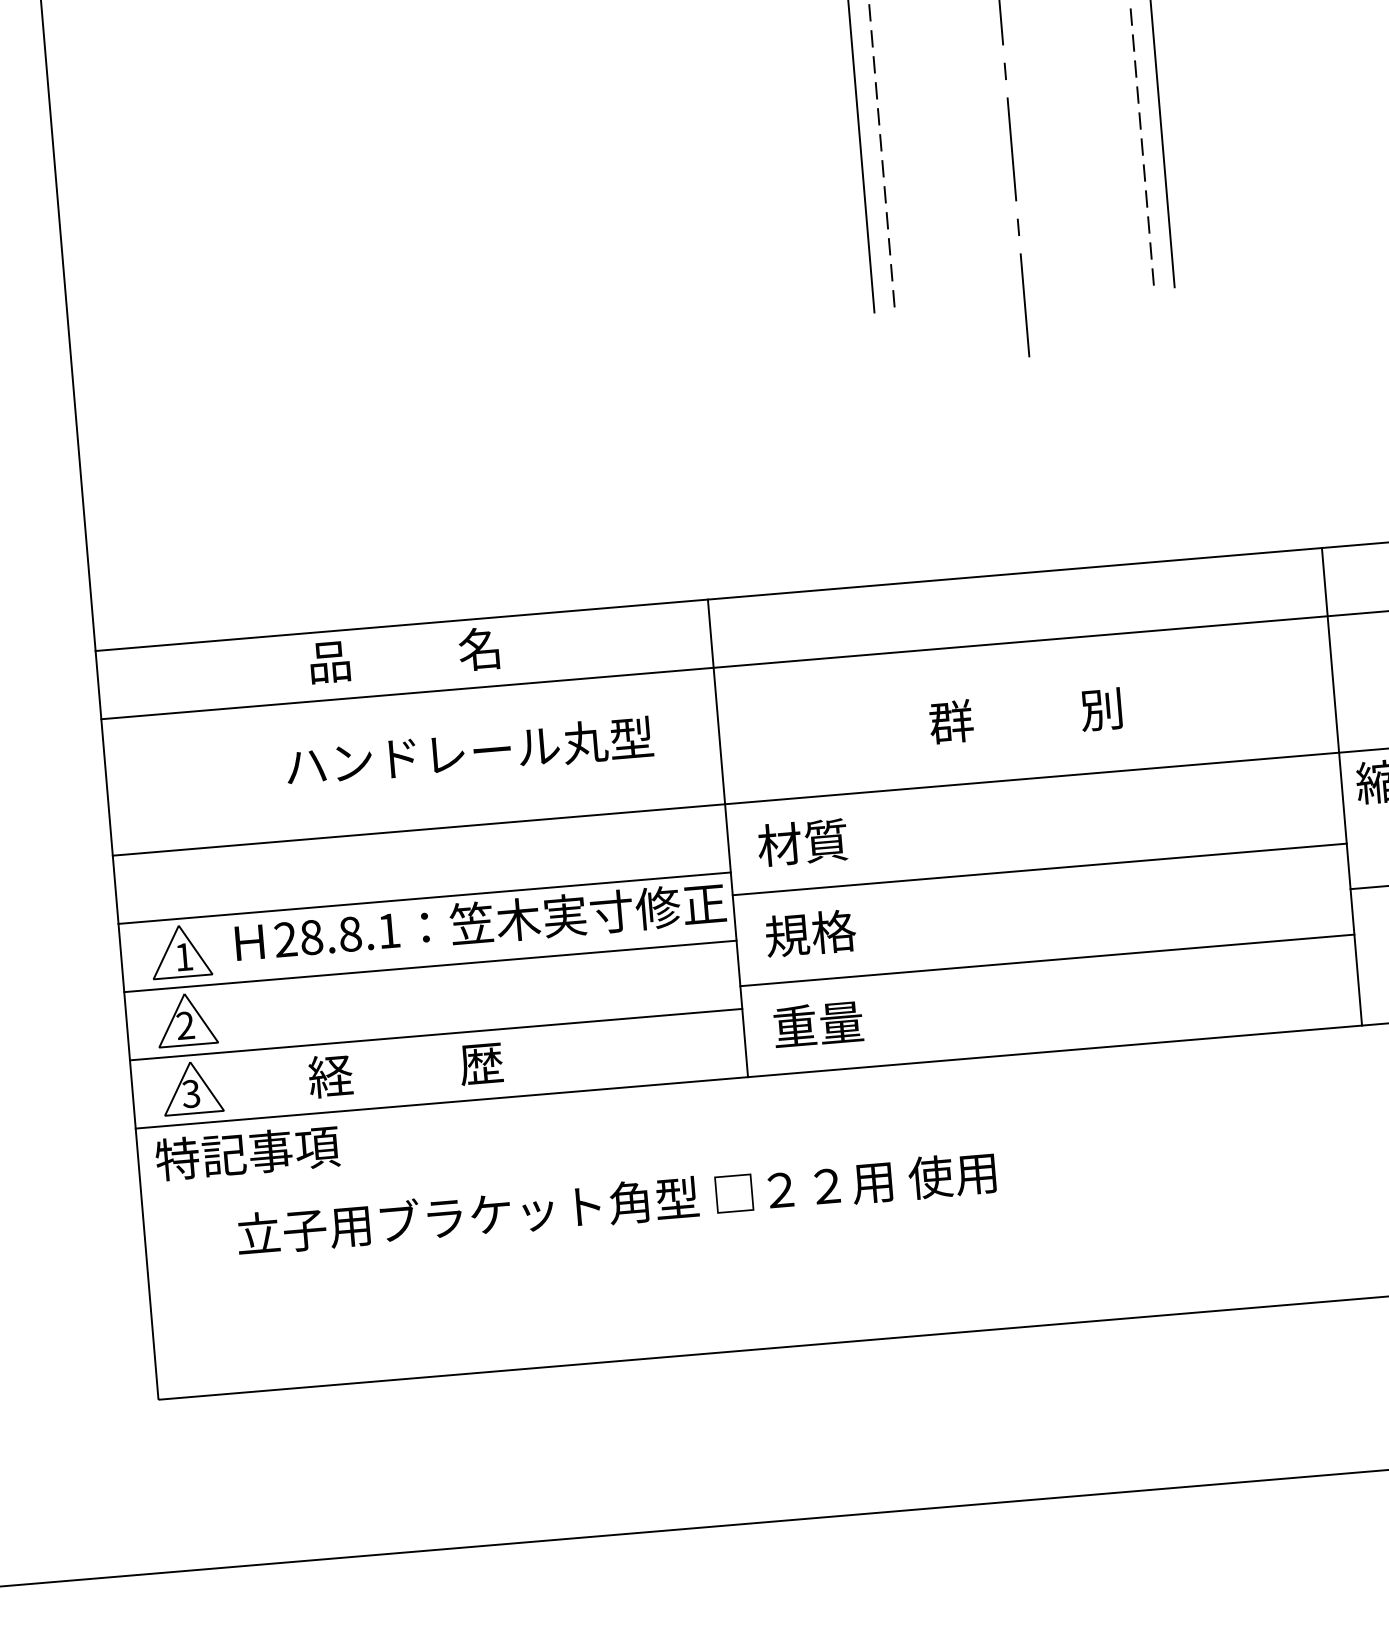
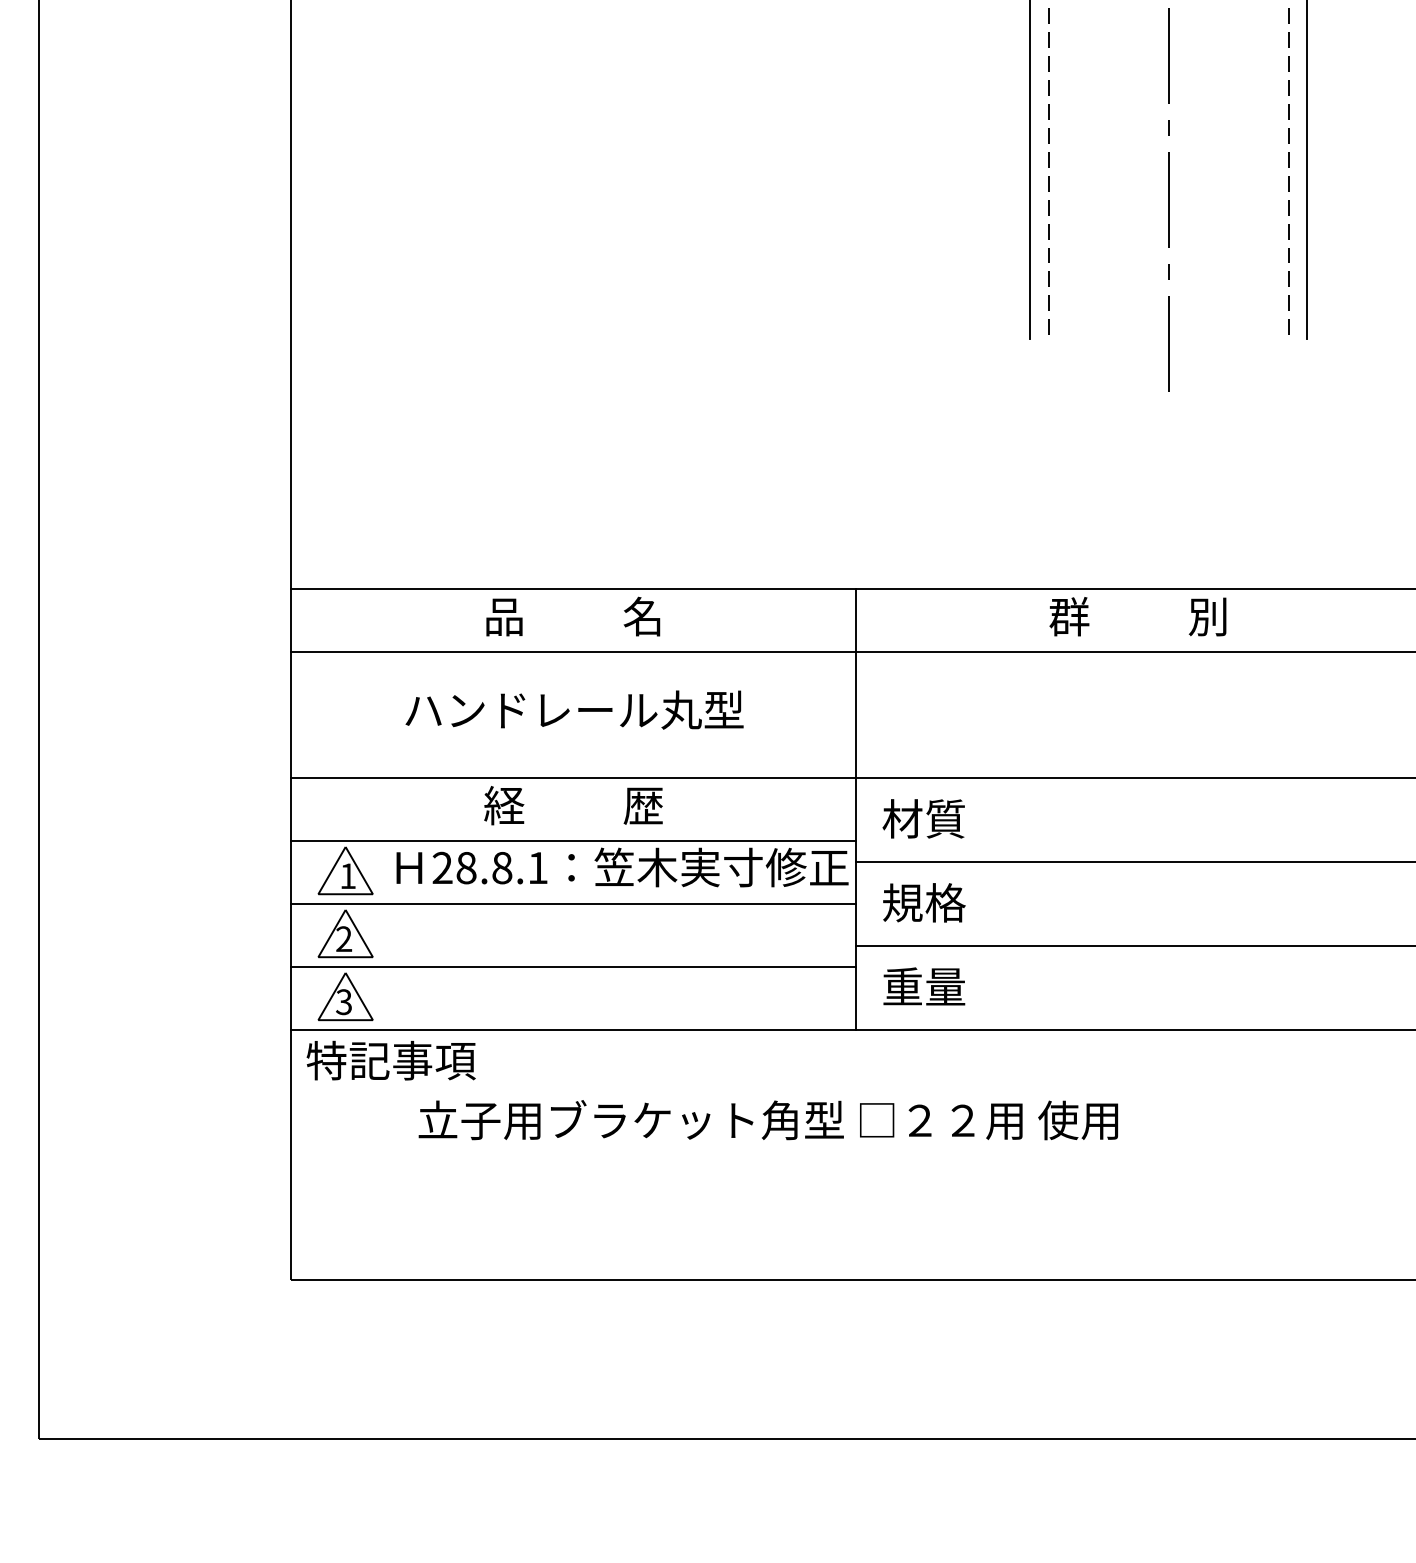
text: (1025, 715) -> (1137, 616), moved
text: (469, 751) -> (574, 709), moved
text: (405, 1069) -> (573, 805), moved
text: (615, 1203) -> (767, 1120), moved

